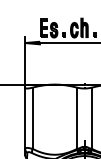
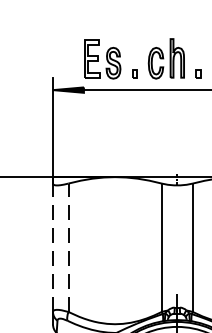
line: (25, 118) -> (53, 248), solid -> dashed
line: (32, 118) -> (68, 248), solid -> dashed

